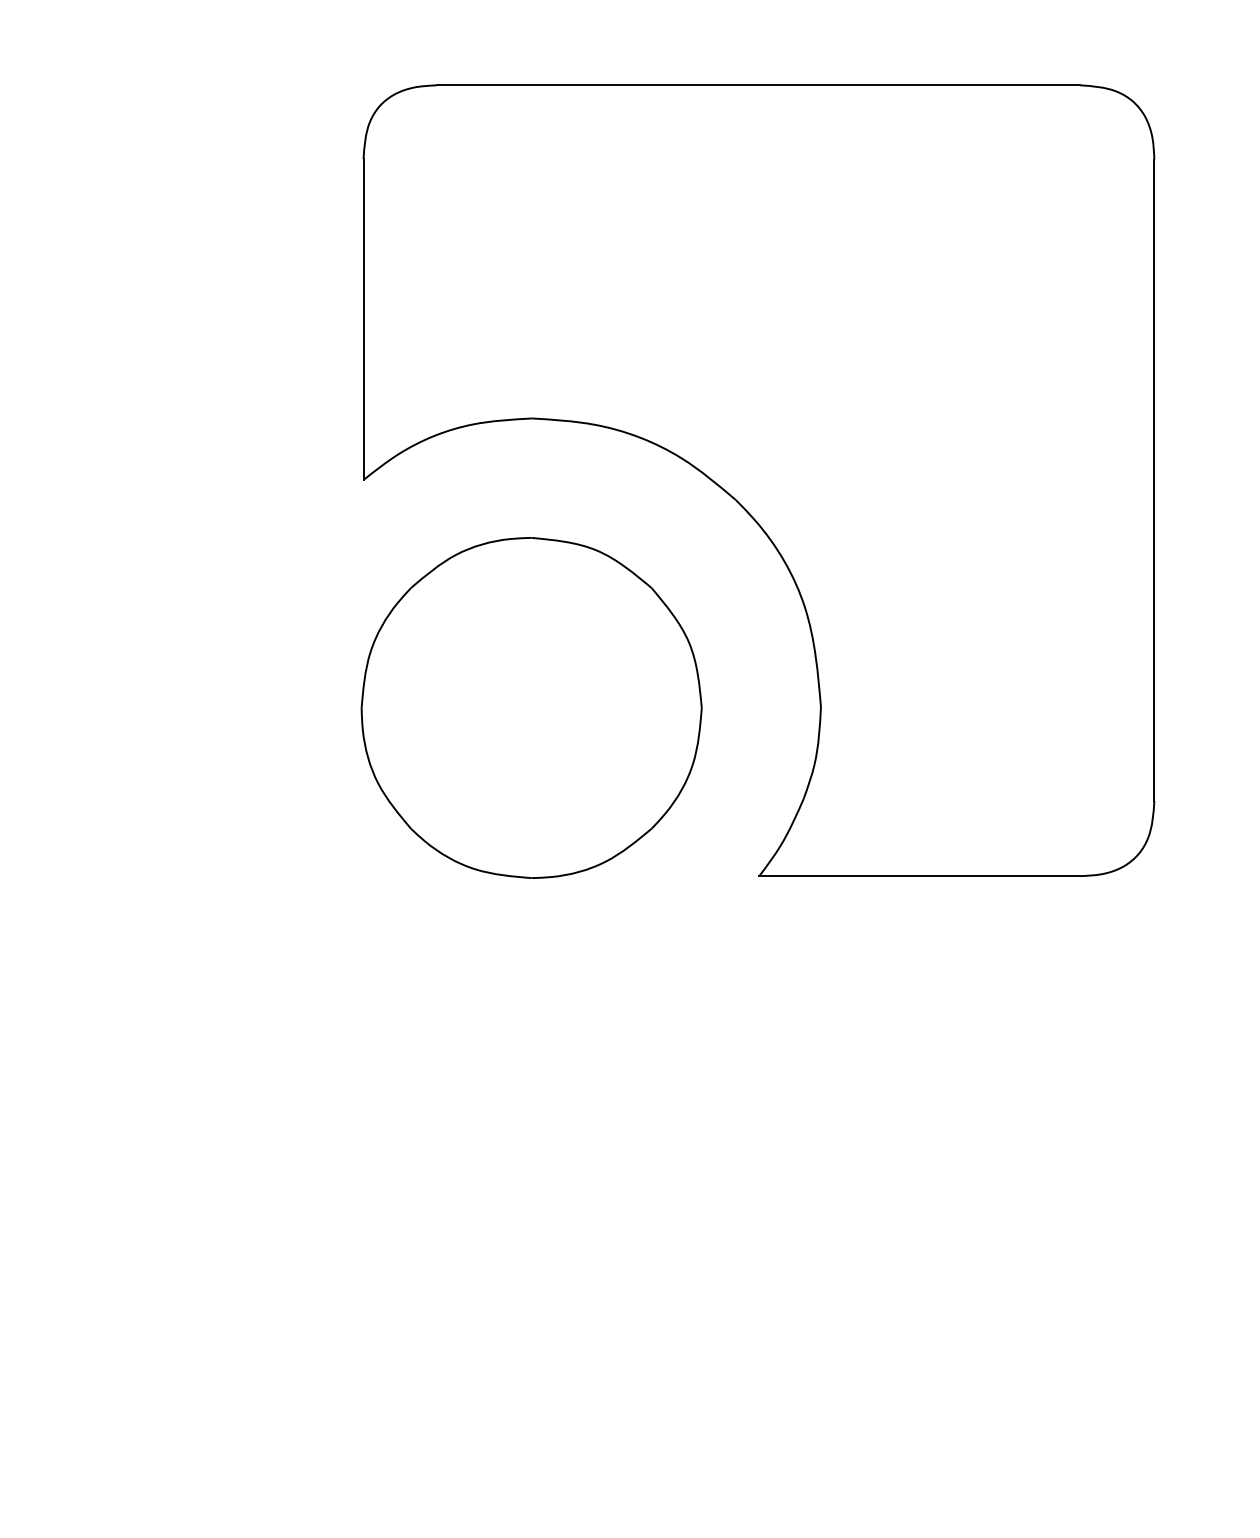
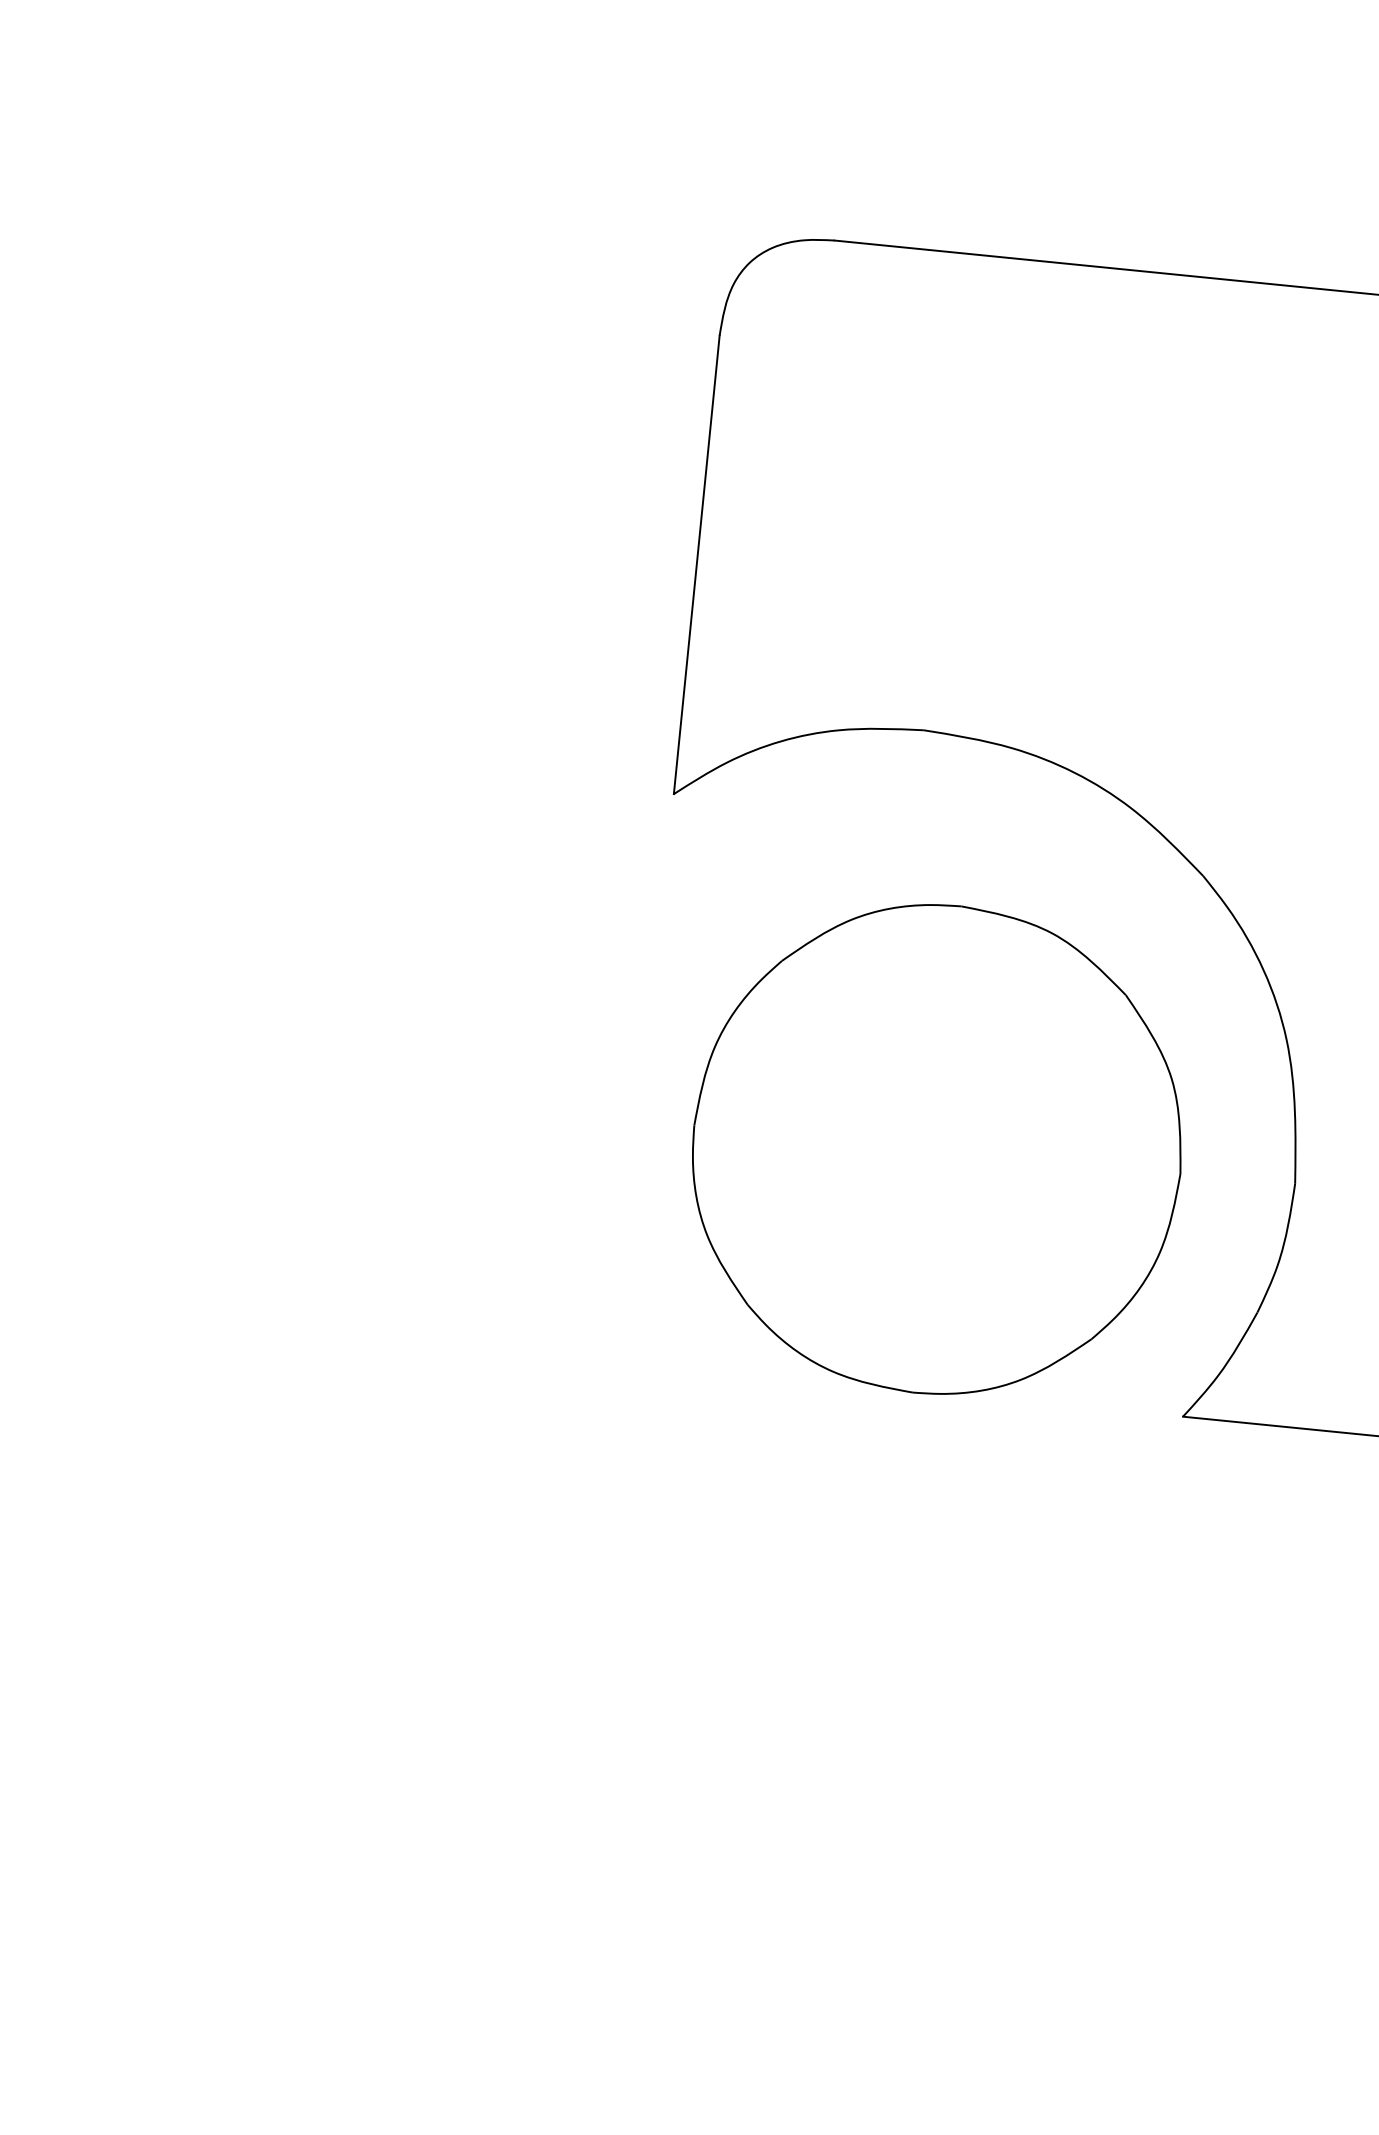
part: (531, 707) -> (937, 1148), moved

